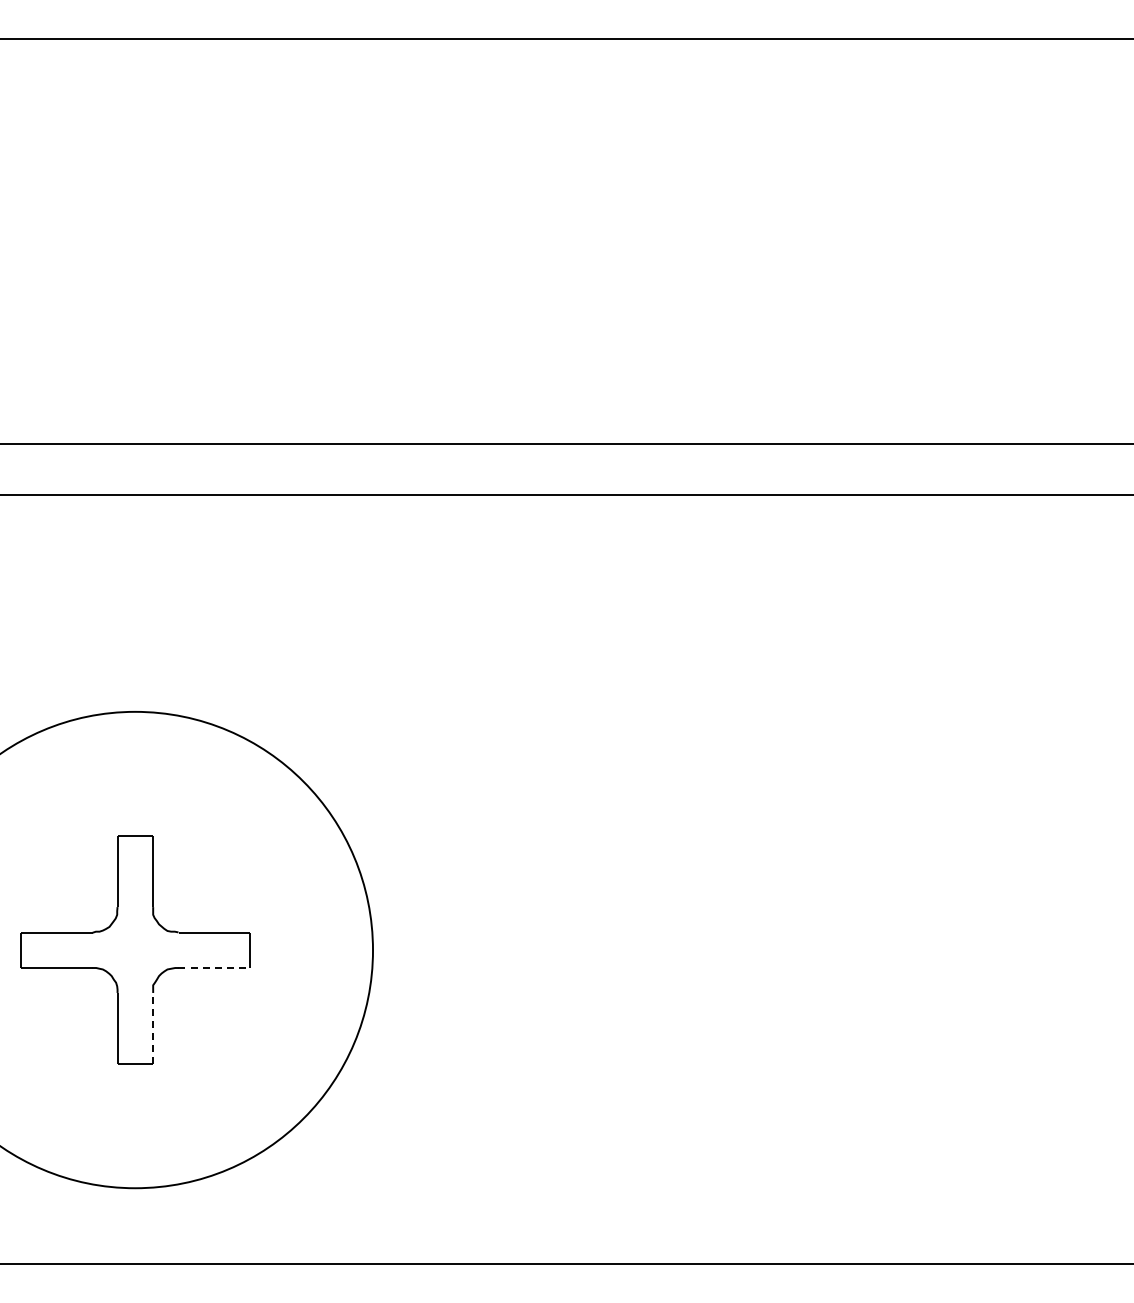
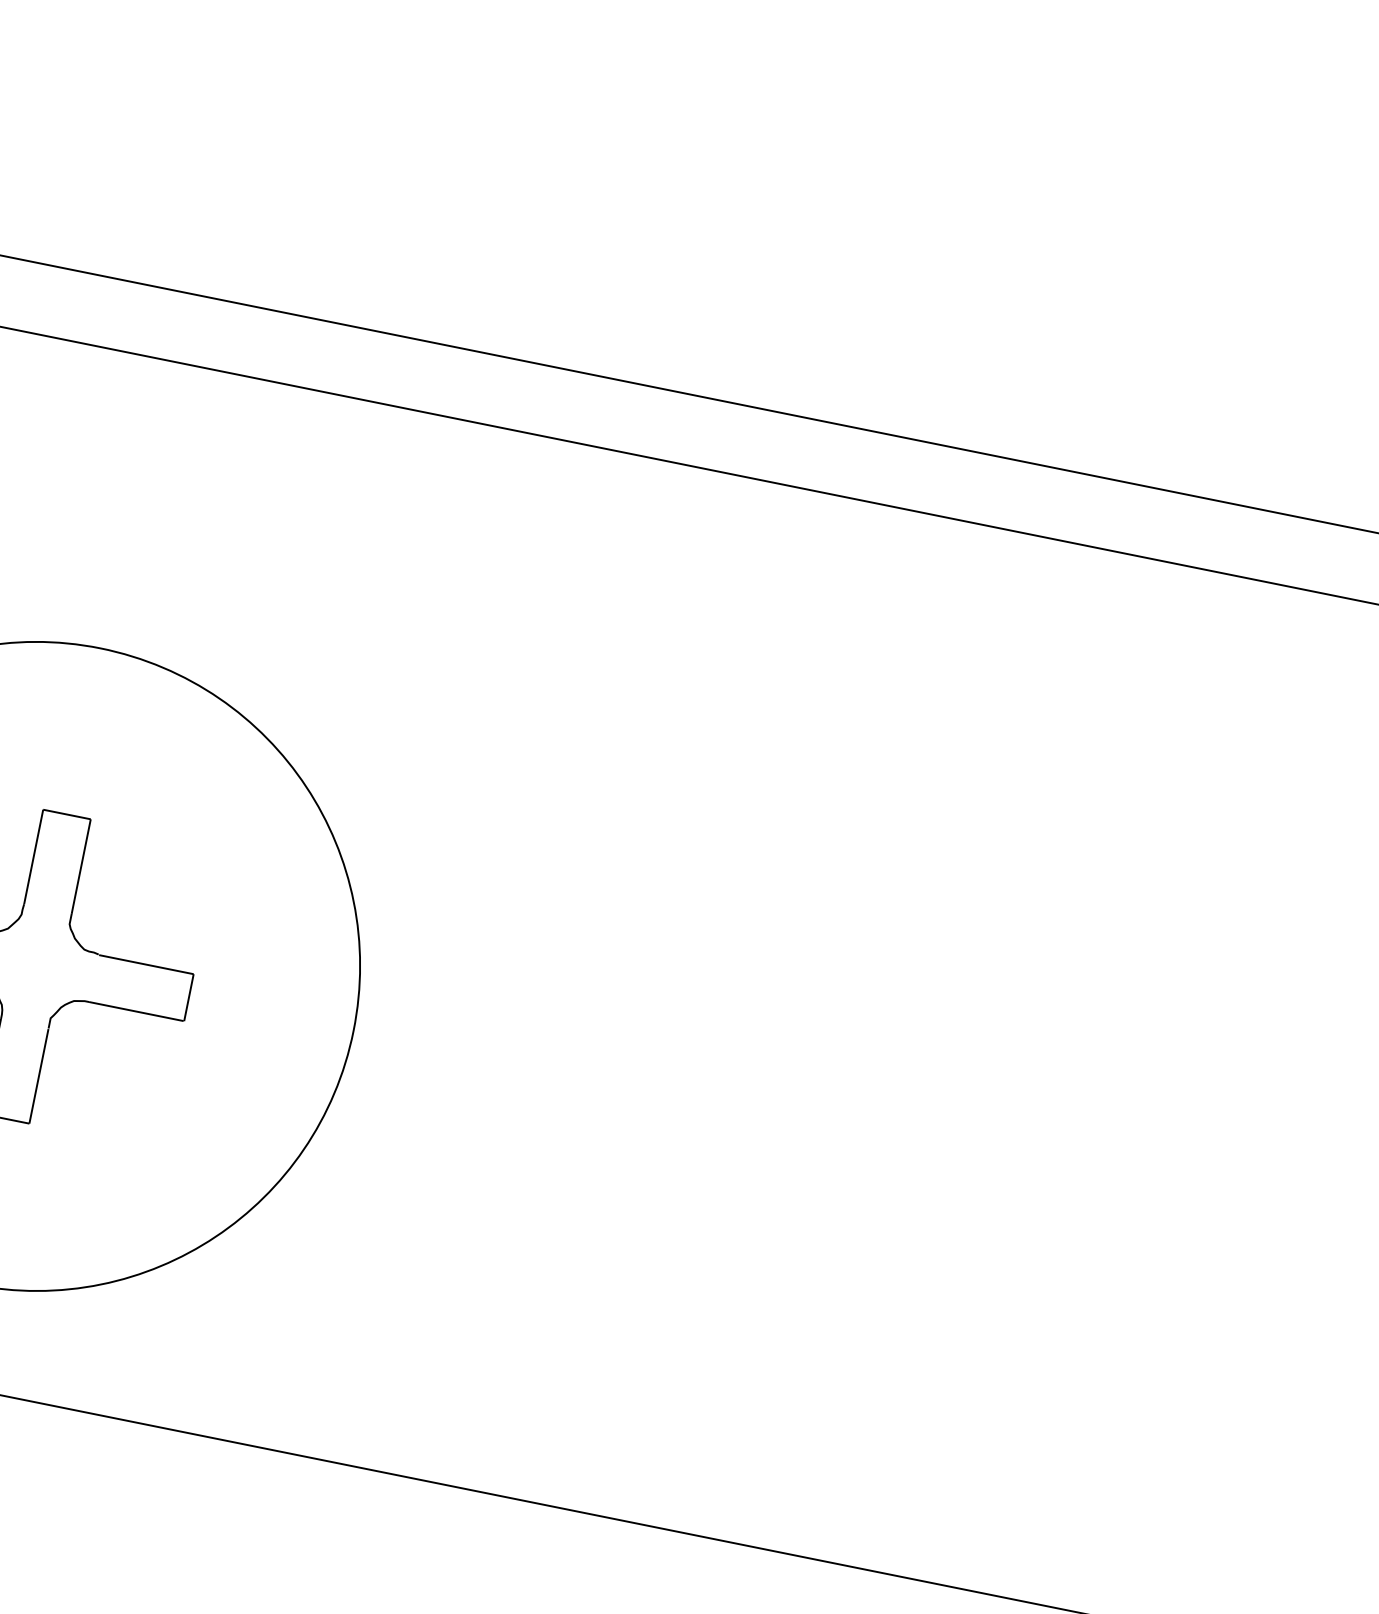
line: (214, 968) -> (137, 1012), dashed -> solid
line: (153, 1028) -> (39, 1076), dashed -> solid

